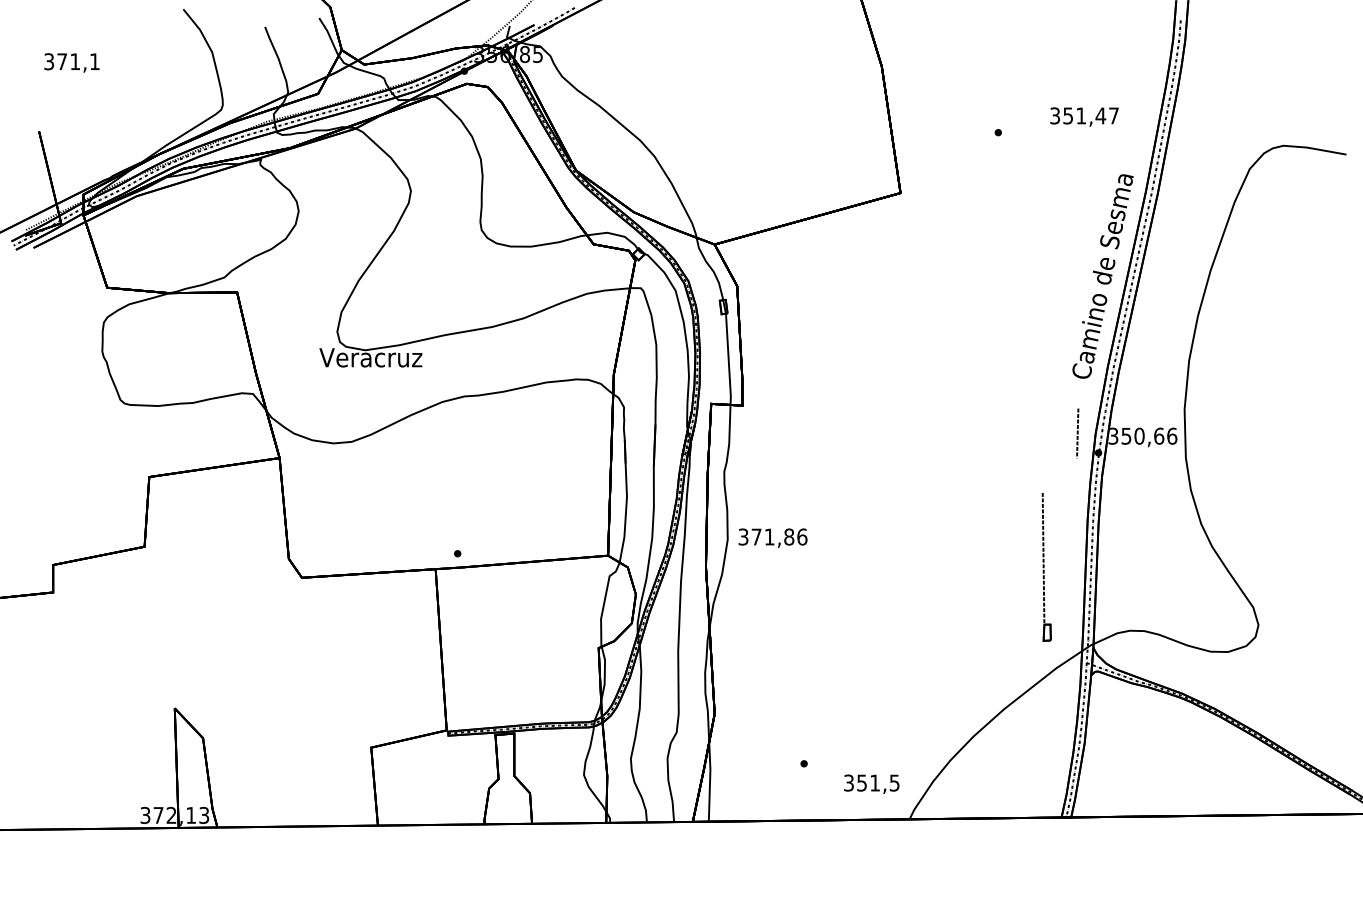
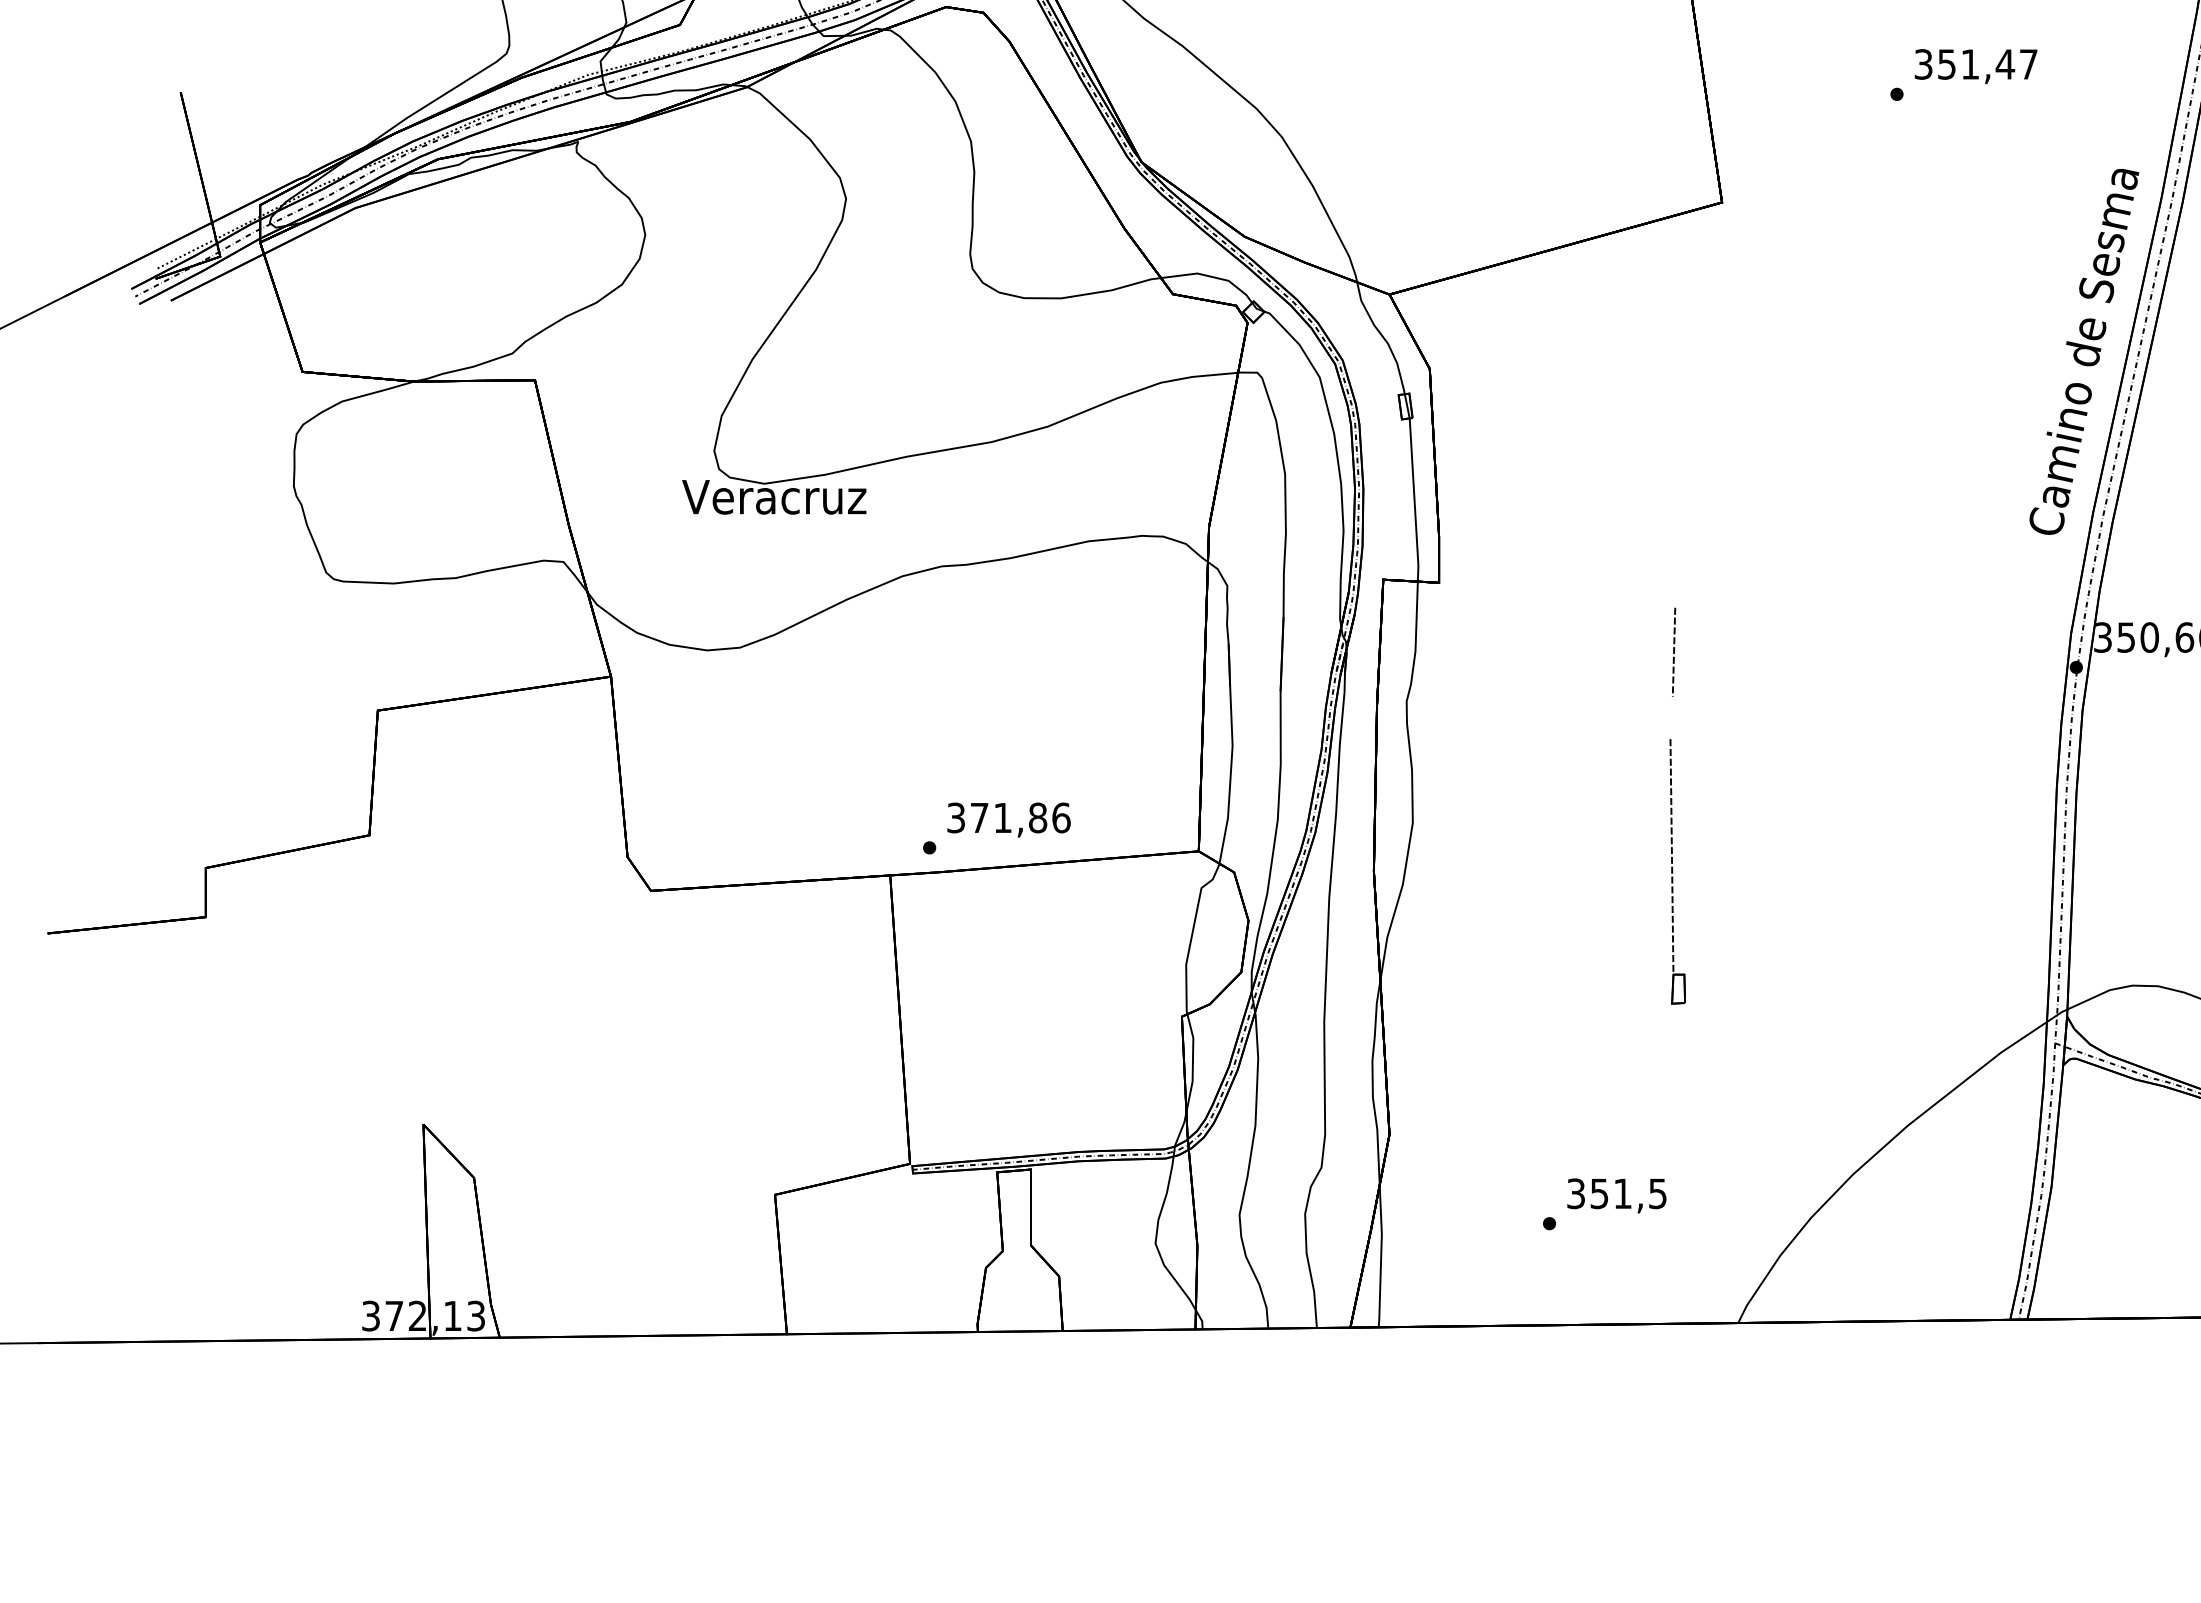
text: (1084, 116) -> (1976, 65), moved
line: (1077, 433) -> (1673, 652), moved
text: (772, 537) -> (1008, 818), moved
part: (1046, 567) -> (1677, 872), moved
text: (871, 783) -> (1616, 1194), moved

